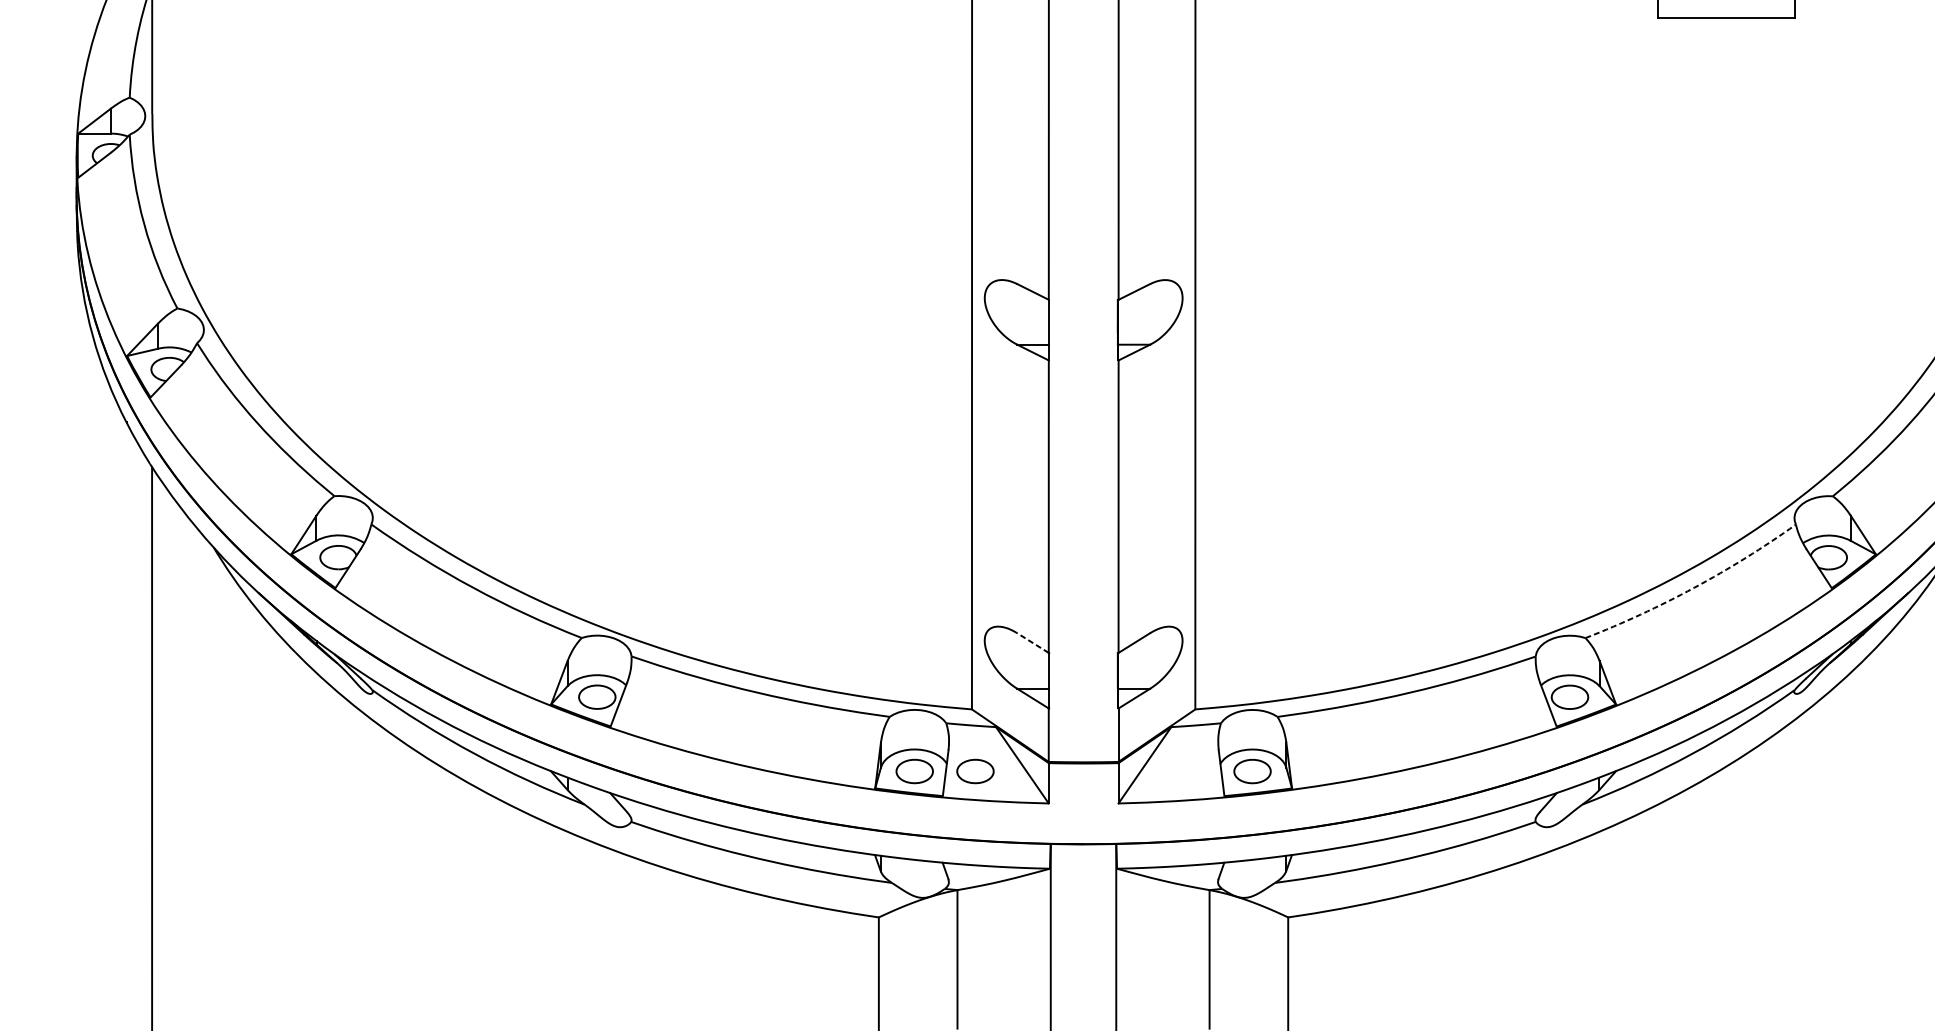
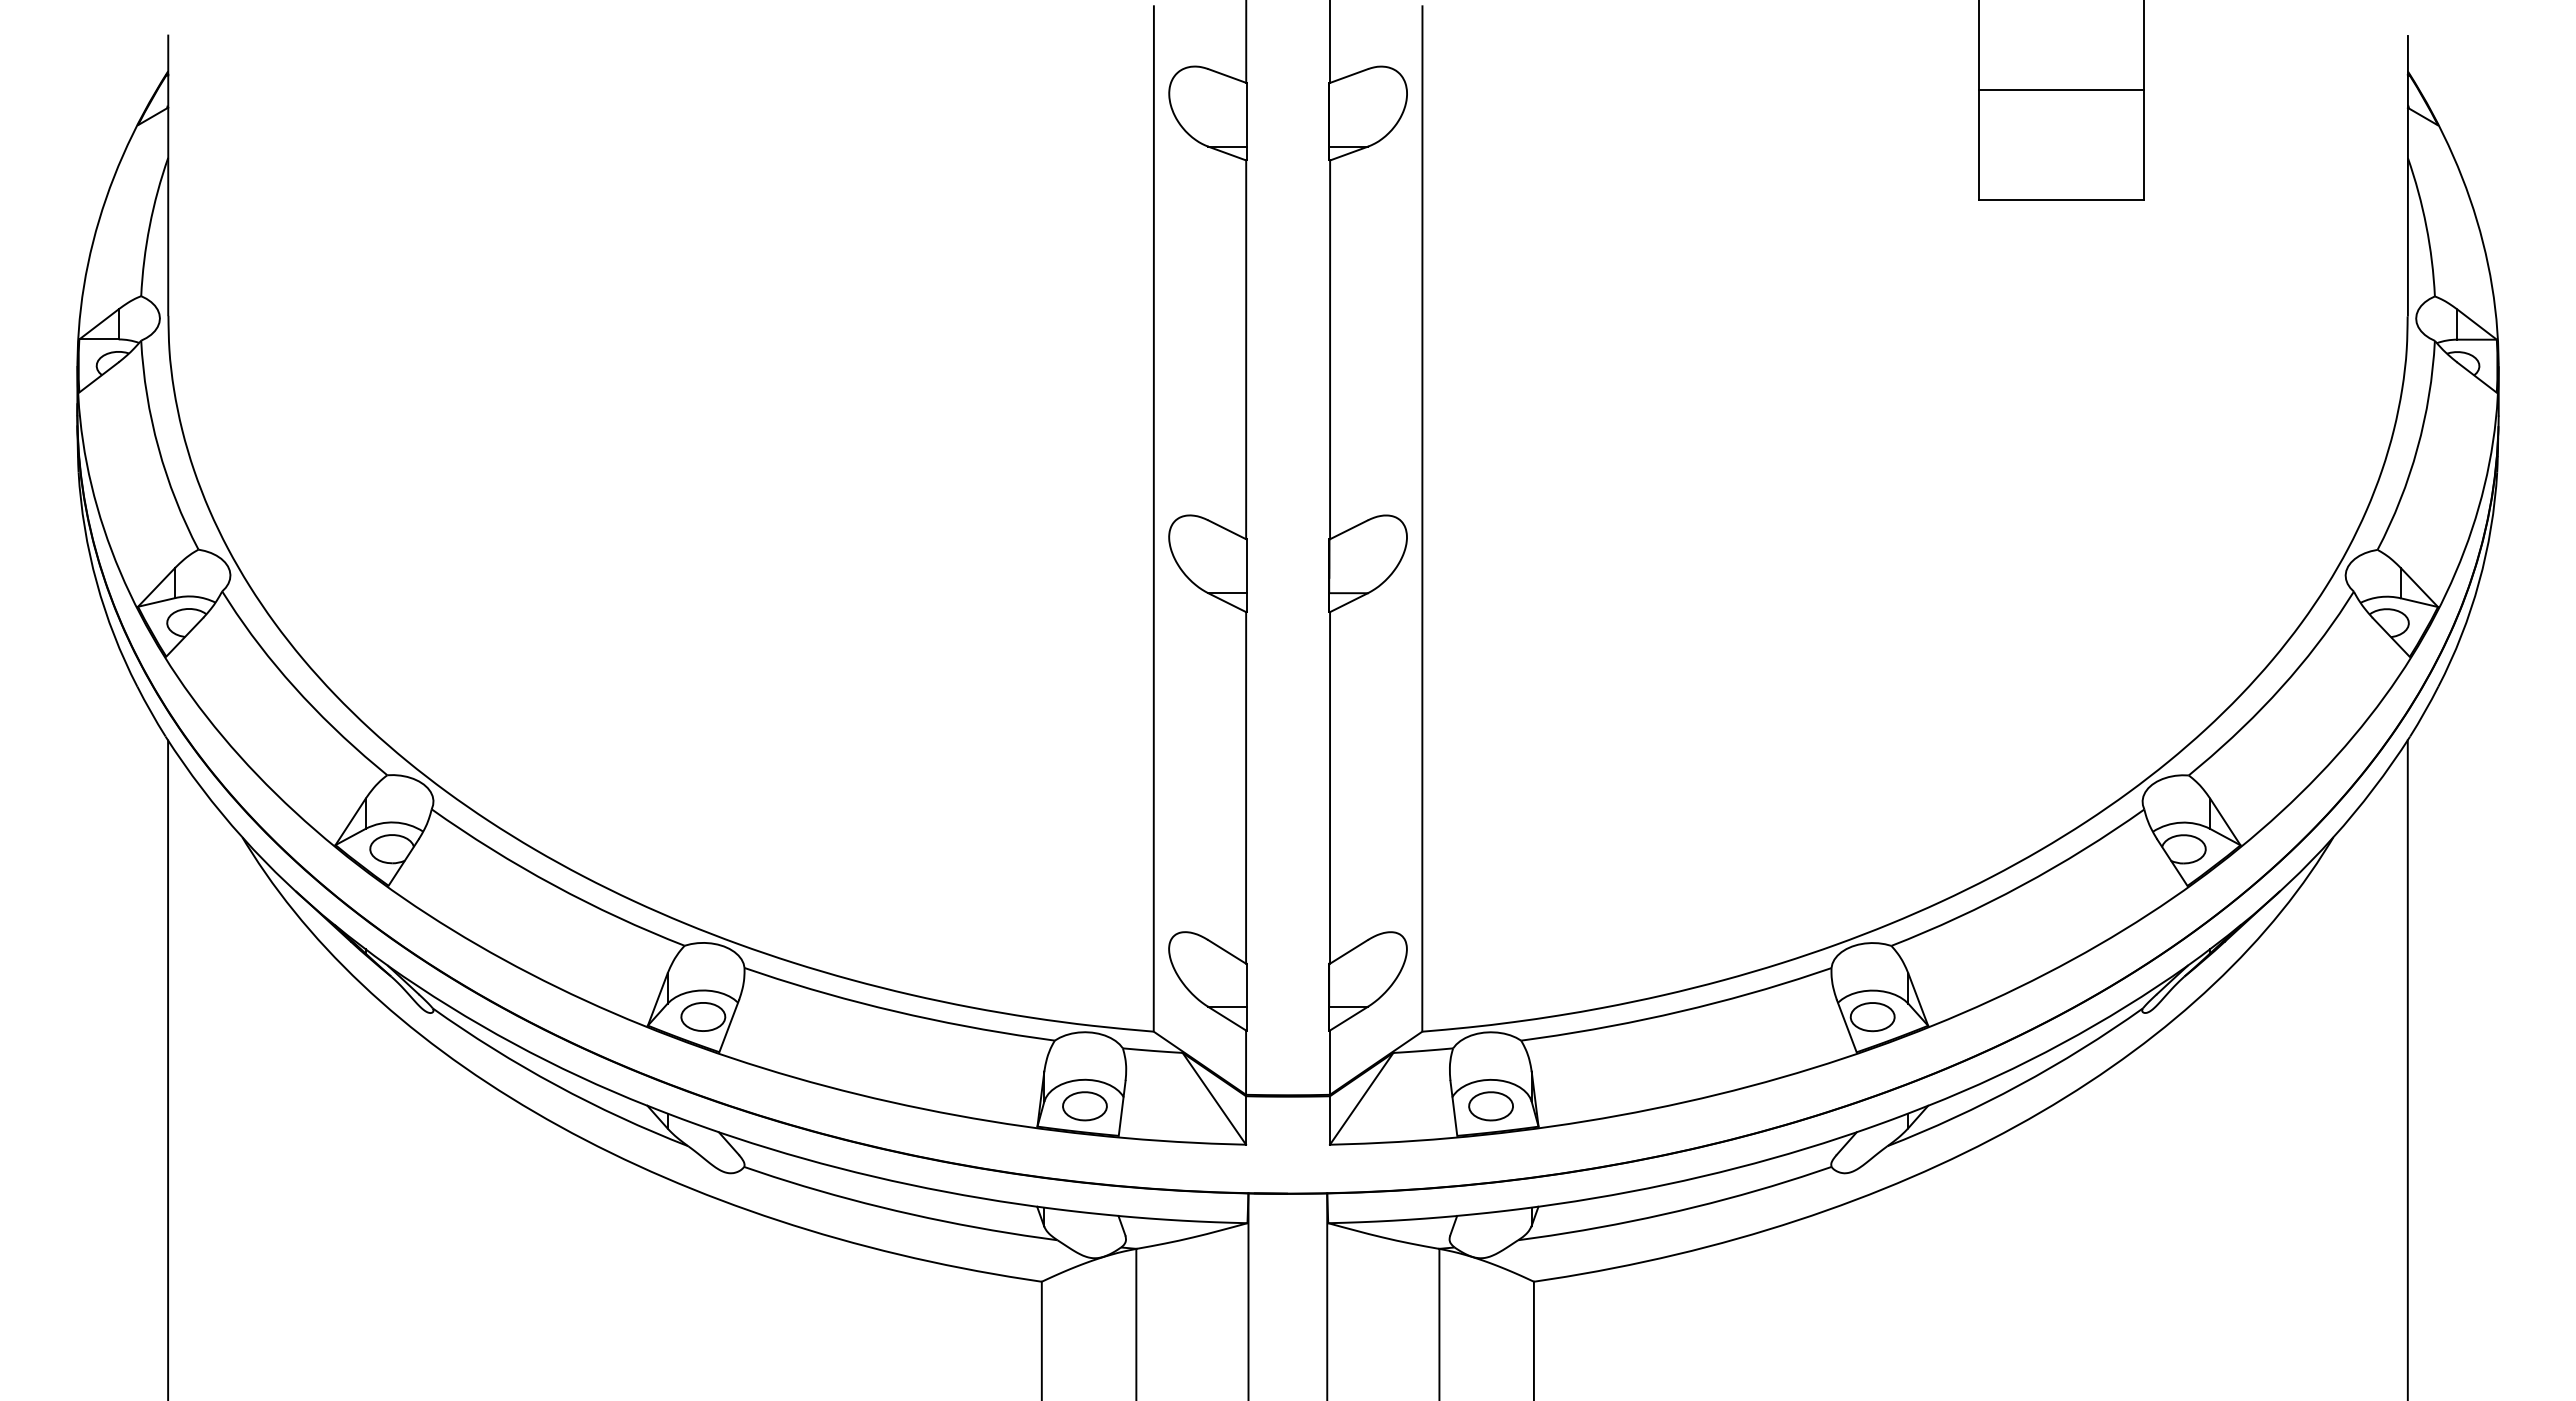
arc: (1694, 587) -> (2022, 885), dashed -> solid
line: (1032, 642) -> (1226, 951), dashed -> solid
part: (975, 771) -> (1157, 1106), removed

